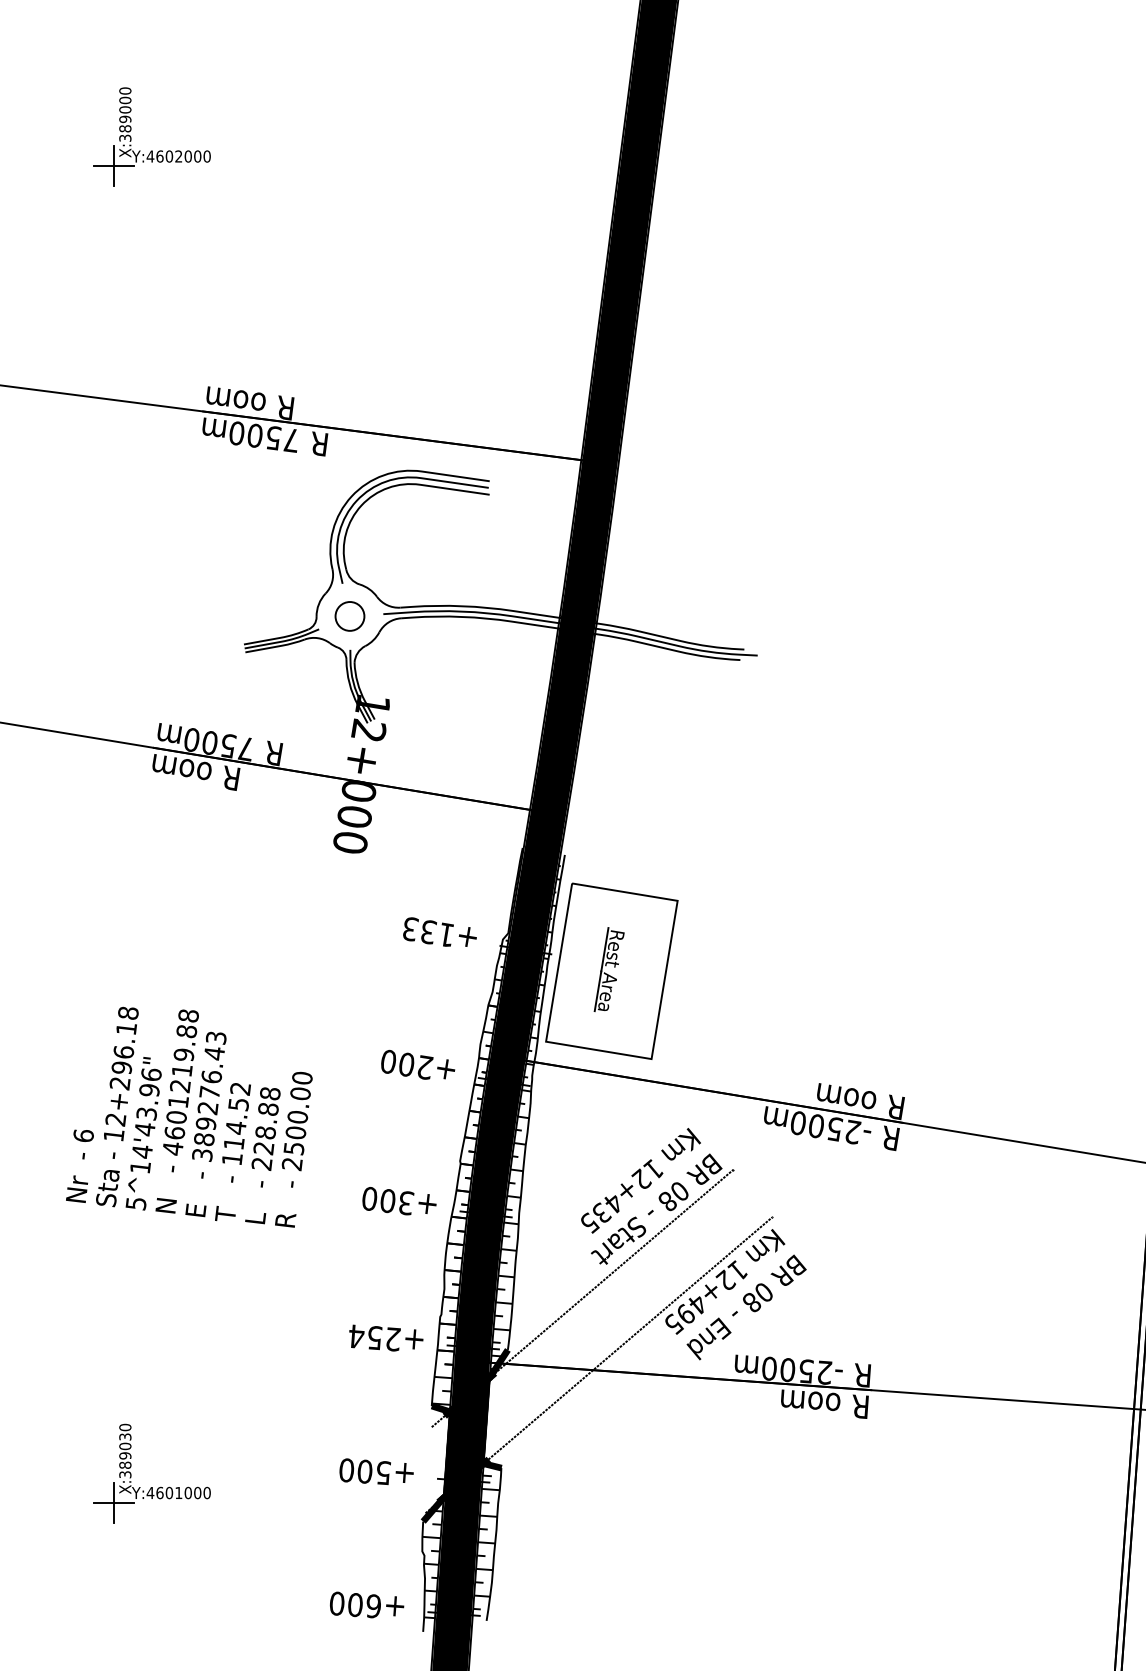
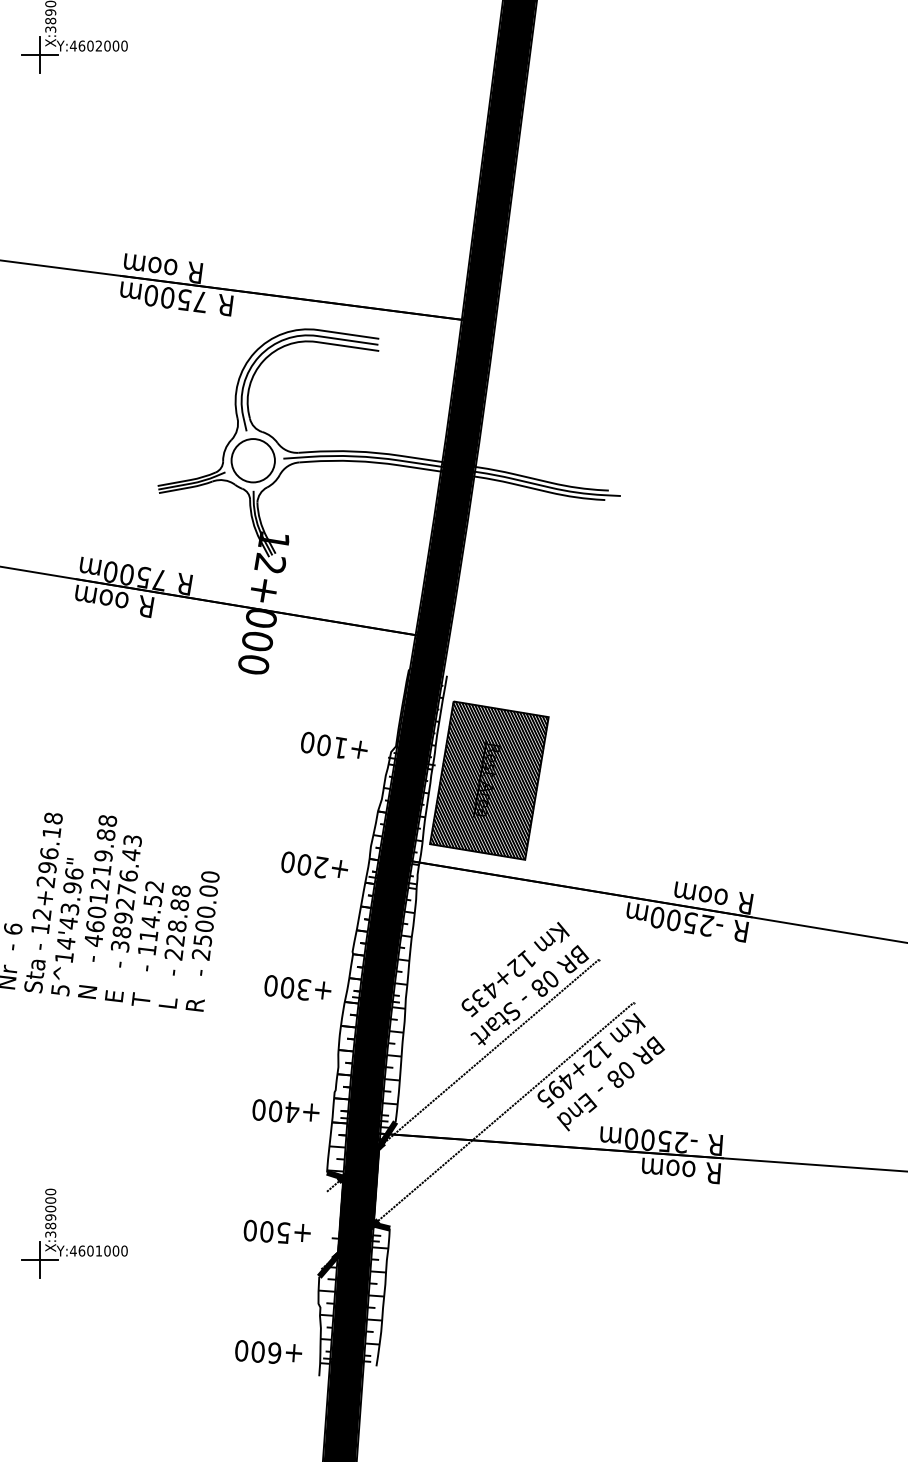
circle: (349, 616) -> (252, 460), size x1.67
text: (420, 930) -> (316, 743), +133 -> +100
hatch: (611, 971) -> (489, 780), added
text: (375, 1337) -> (276, 1110), +254 -> +400
text: (125, 1436) -> (50, 1200), X:389030 -> X:389000

